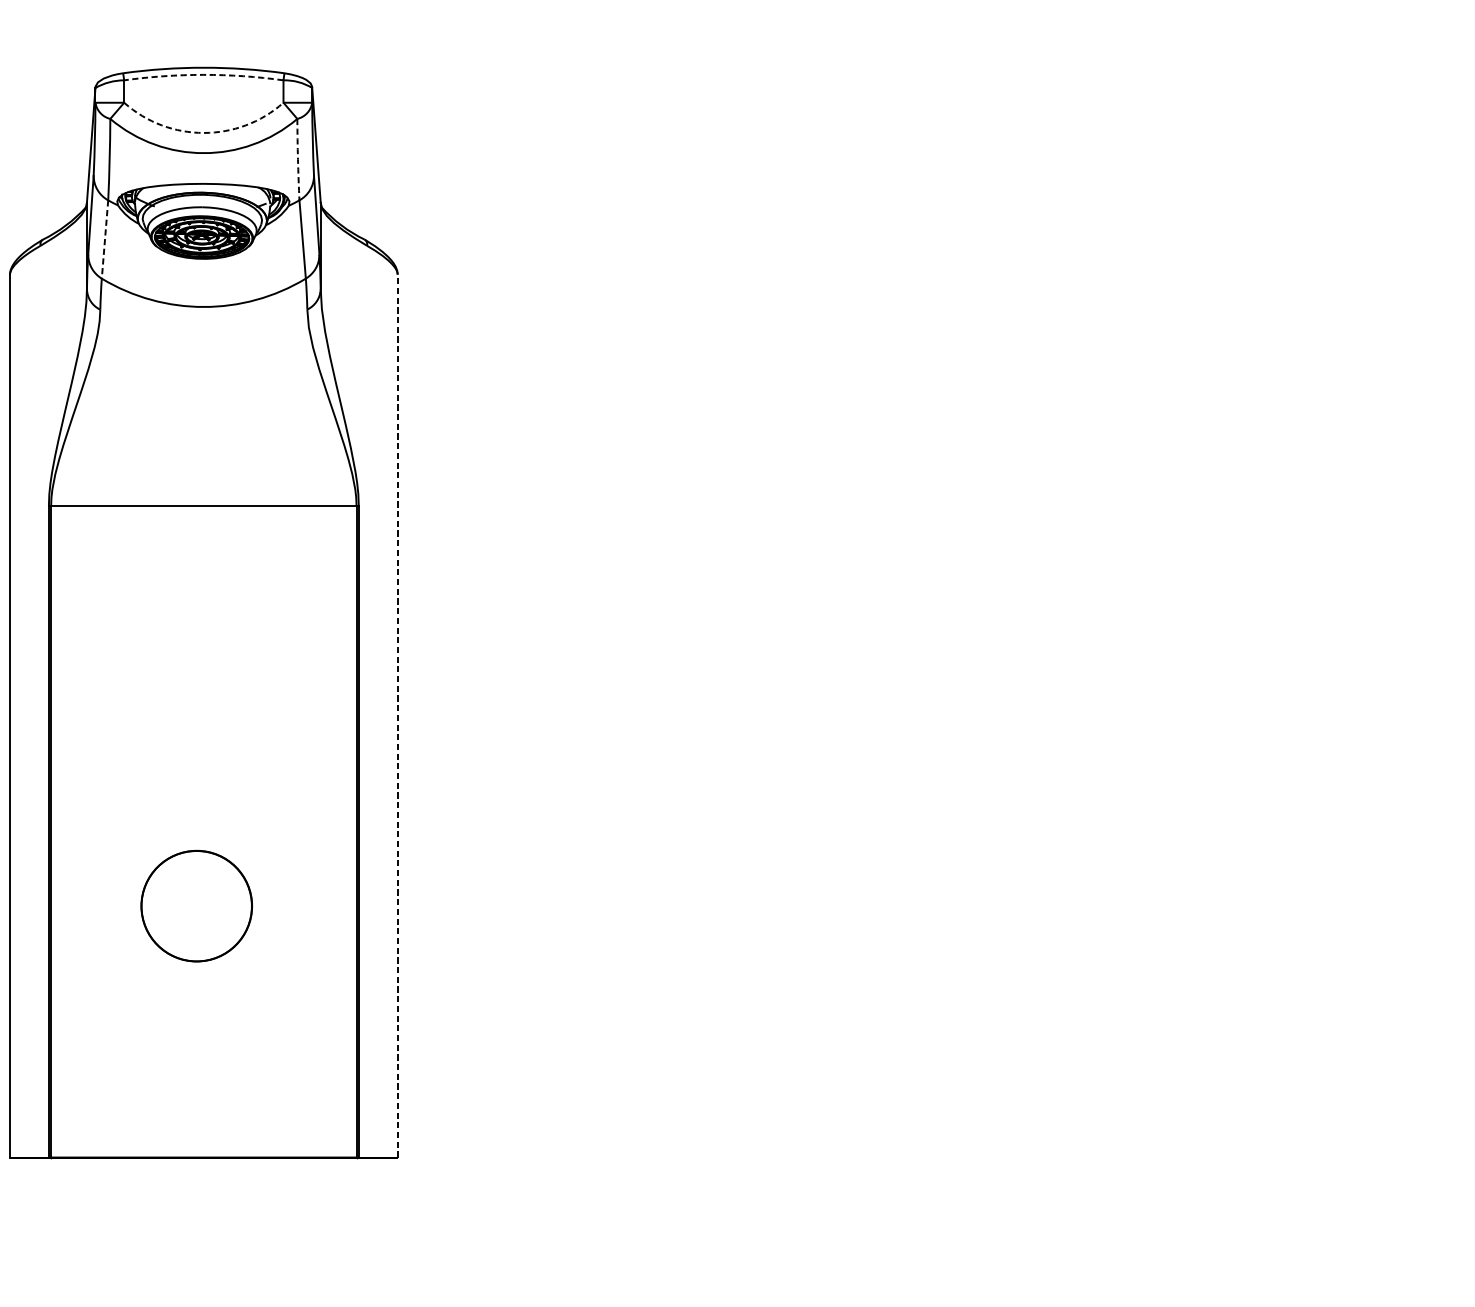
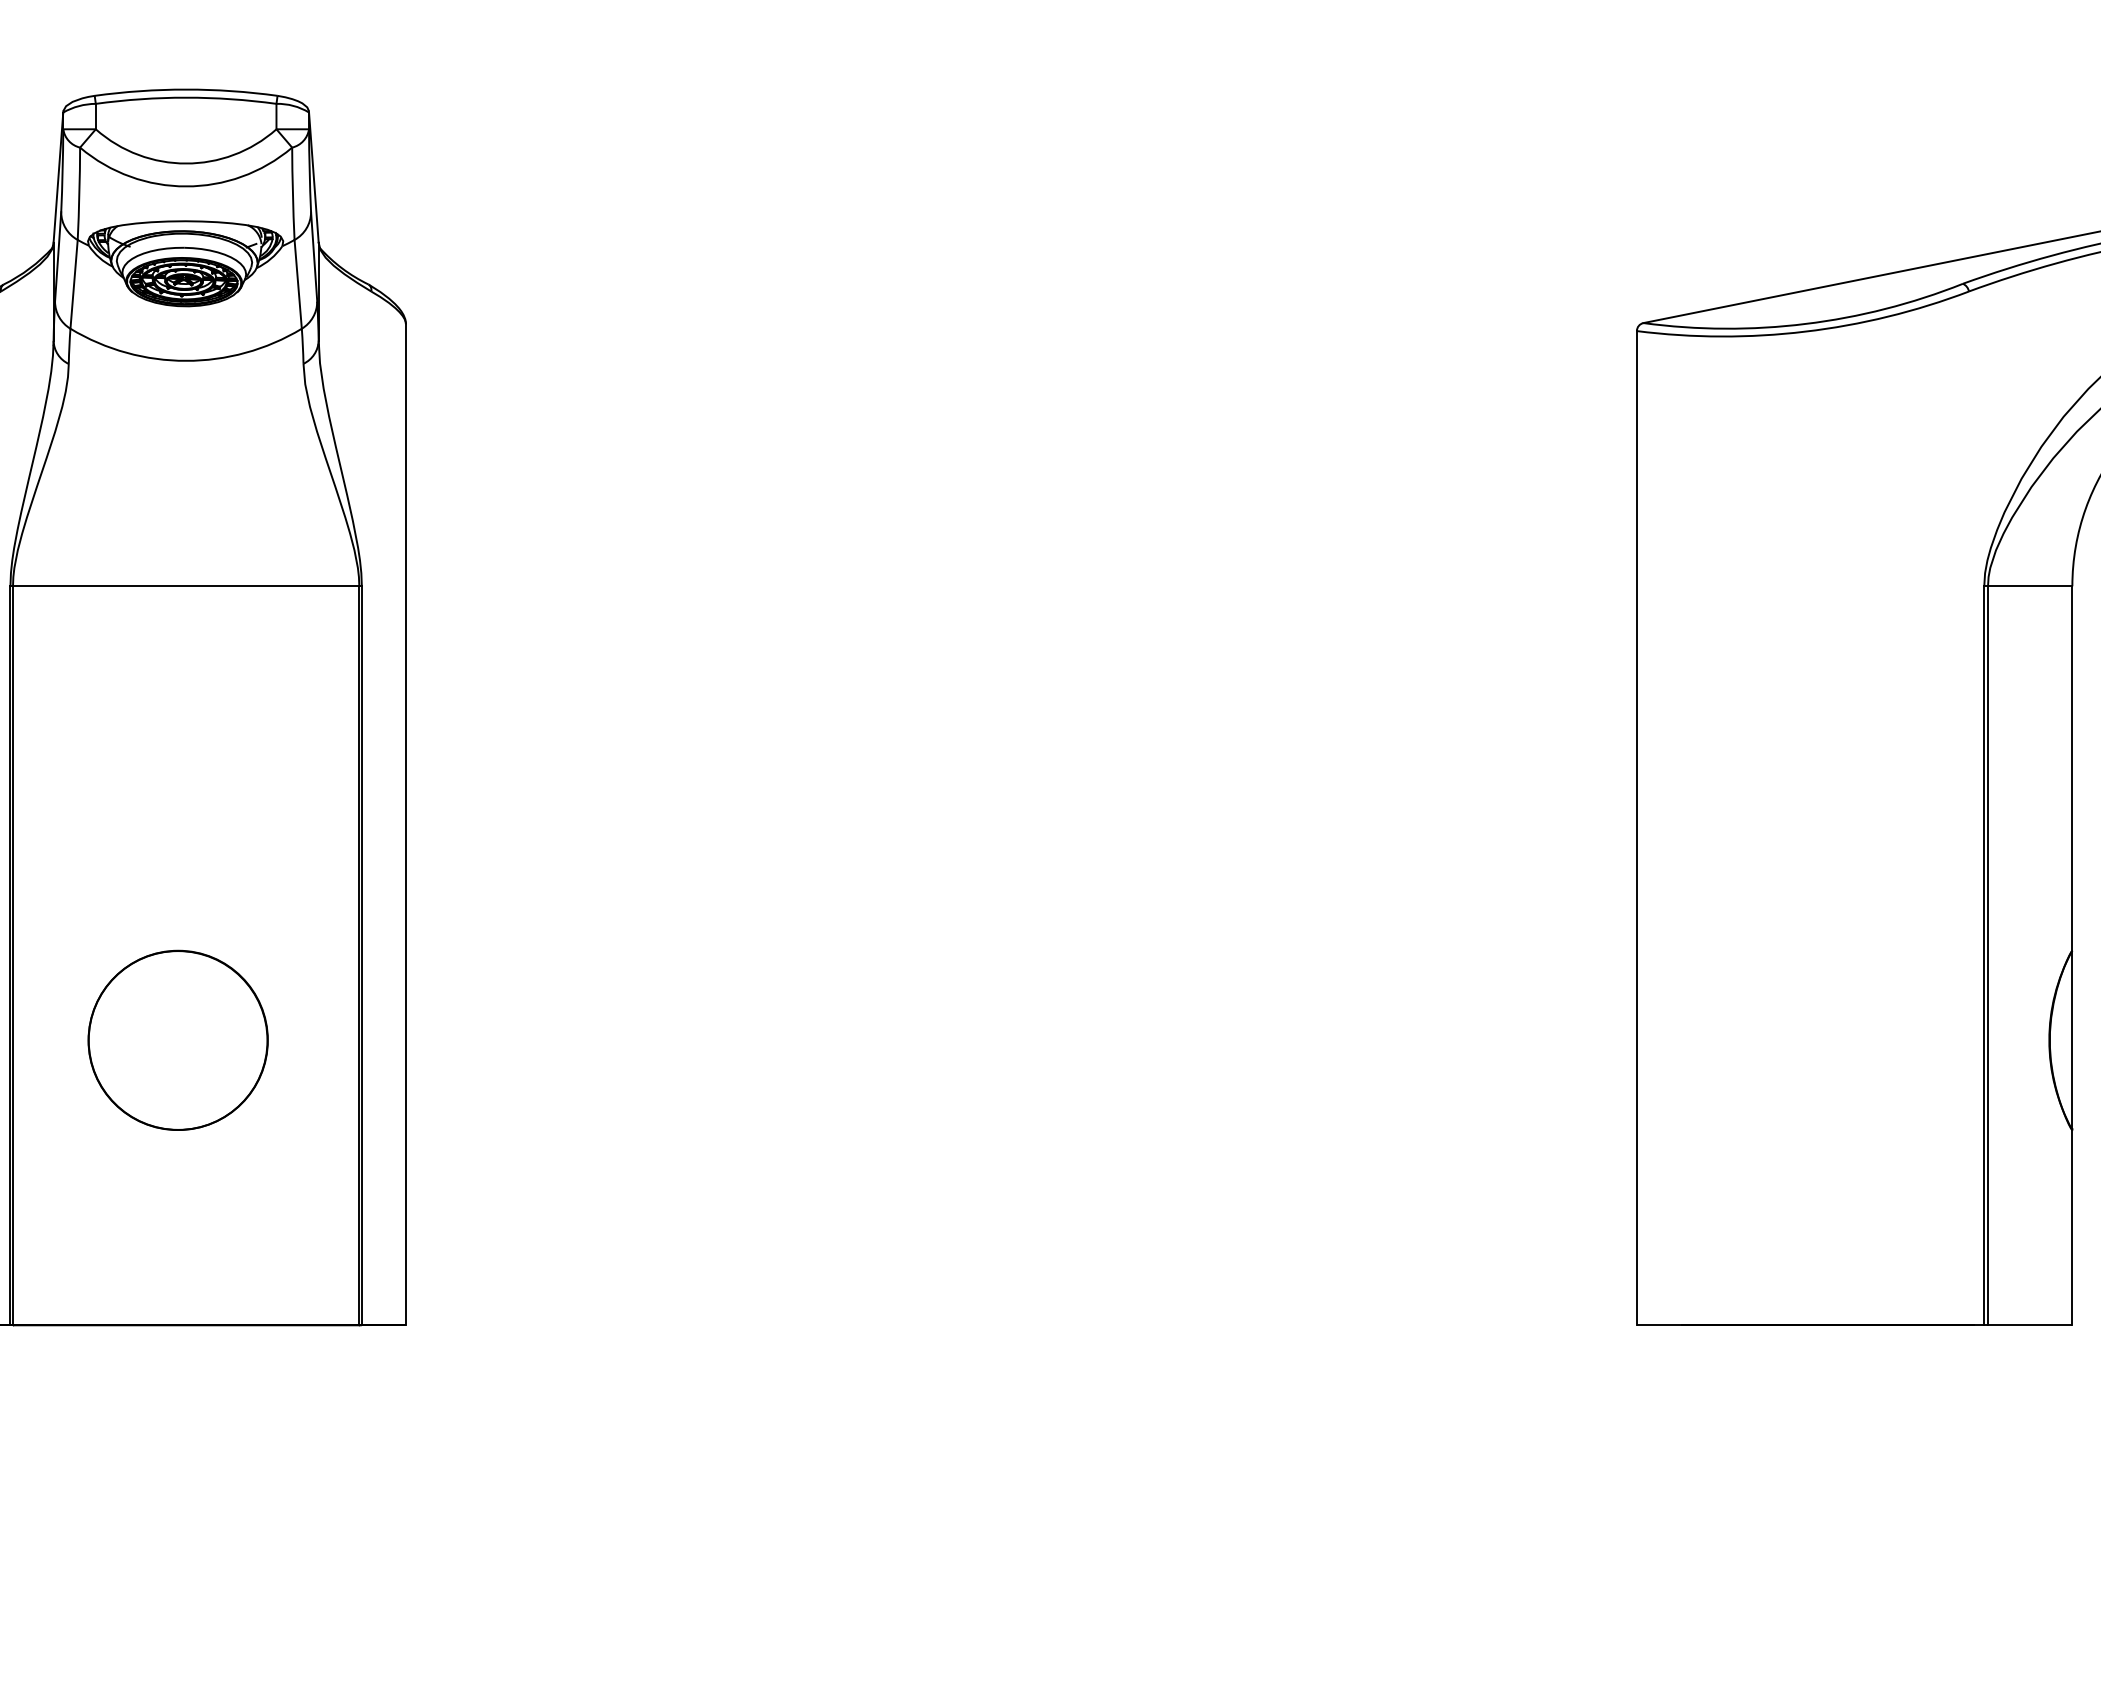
arc: (204, 74) -> (186, 97), dashed -> solid
arc: (204, 132) -> (186, 163), dashed -> solid
arc: (297, 159) -> (292, 193), dashed -> solid
line: (105, 239) -> (74, 284), dashed -> solid
line: (398, 715) -> (406, 824), dashed -> solid
circle: (196, 905) -> (177, 1039), size x1.43

